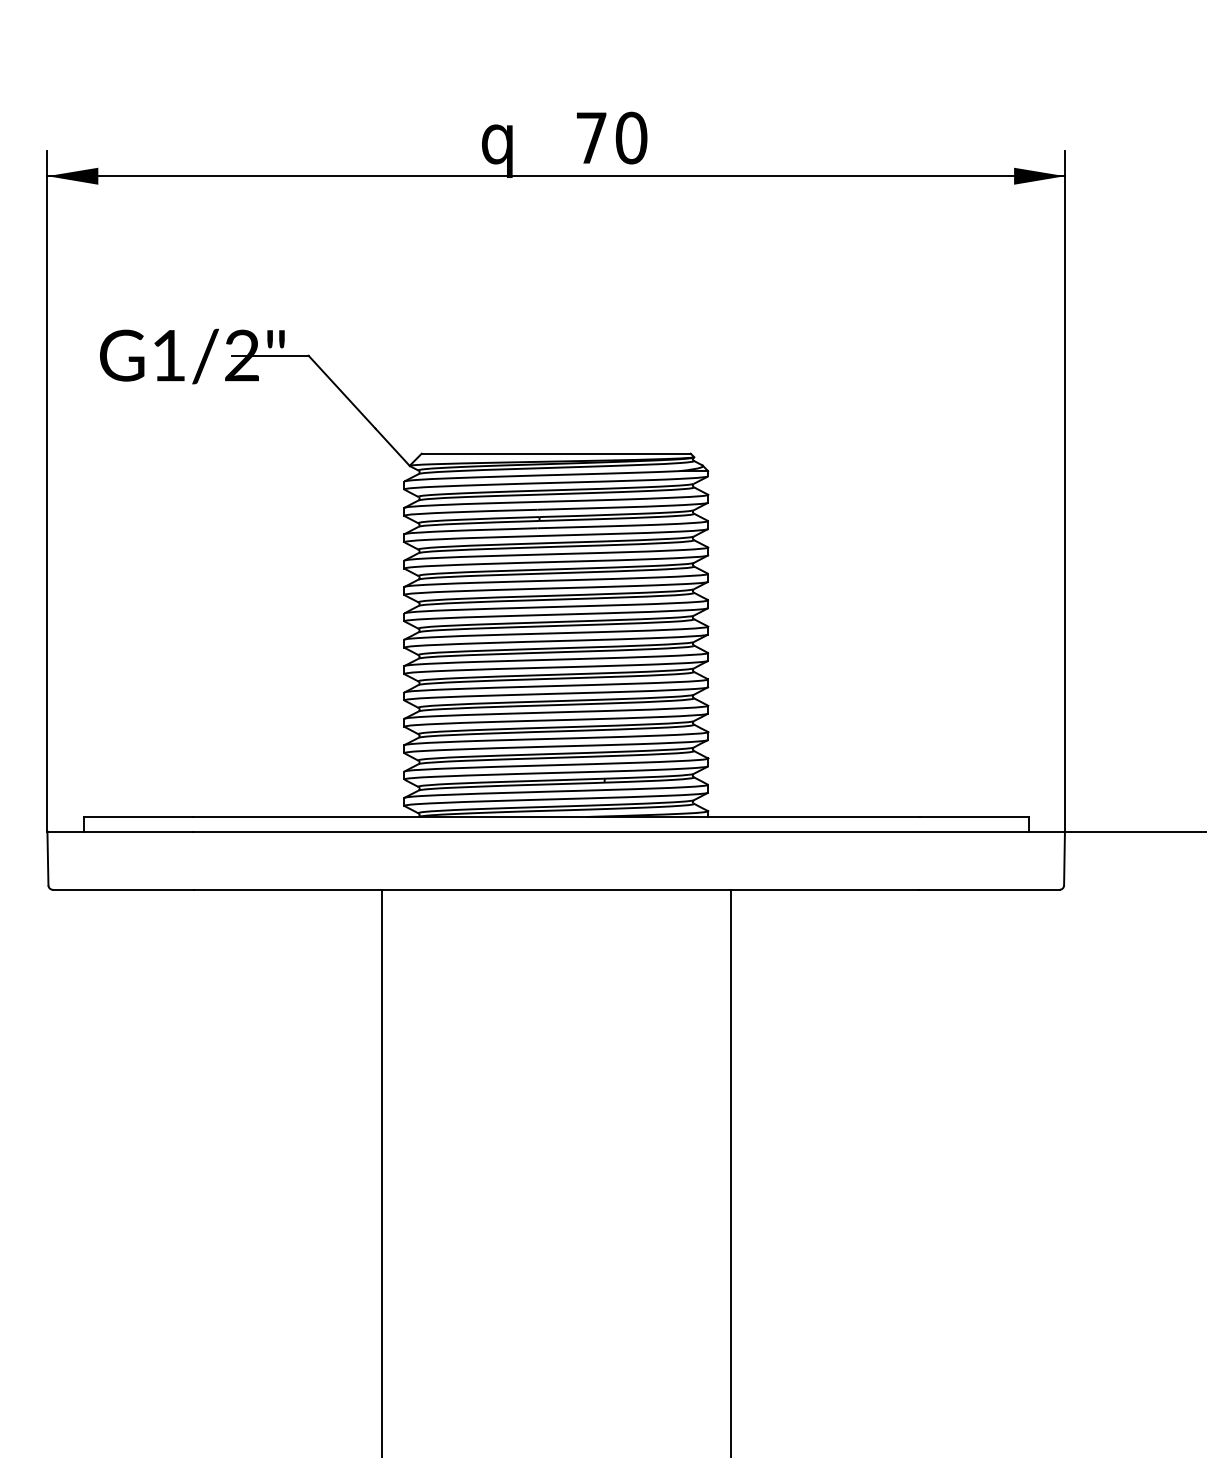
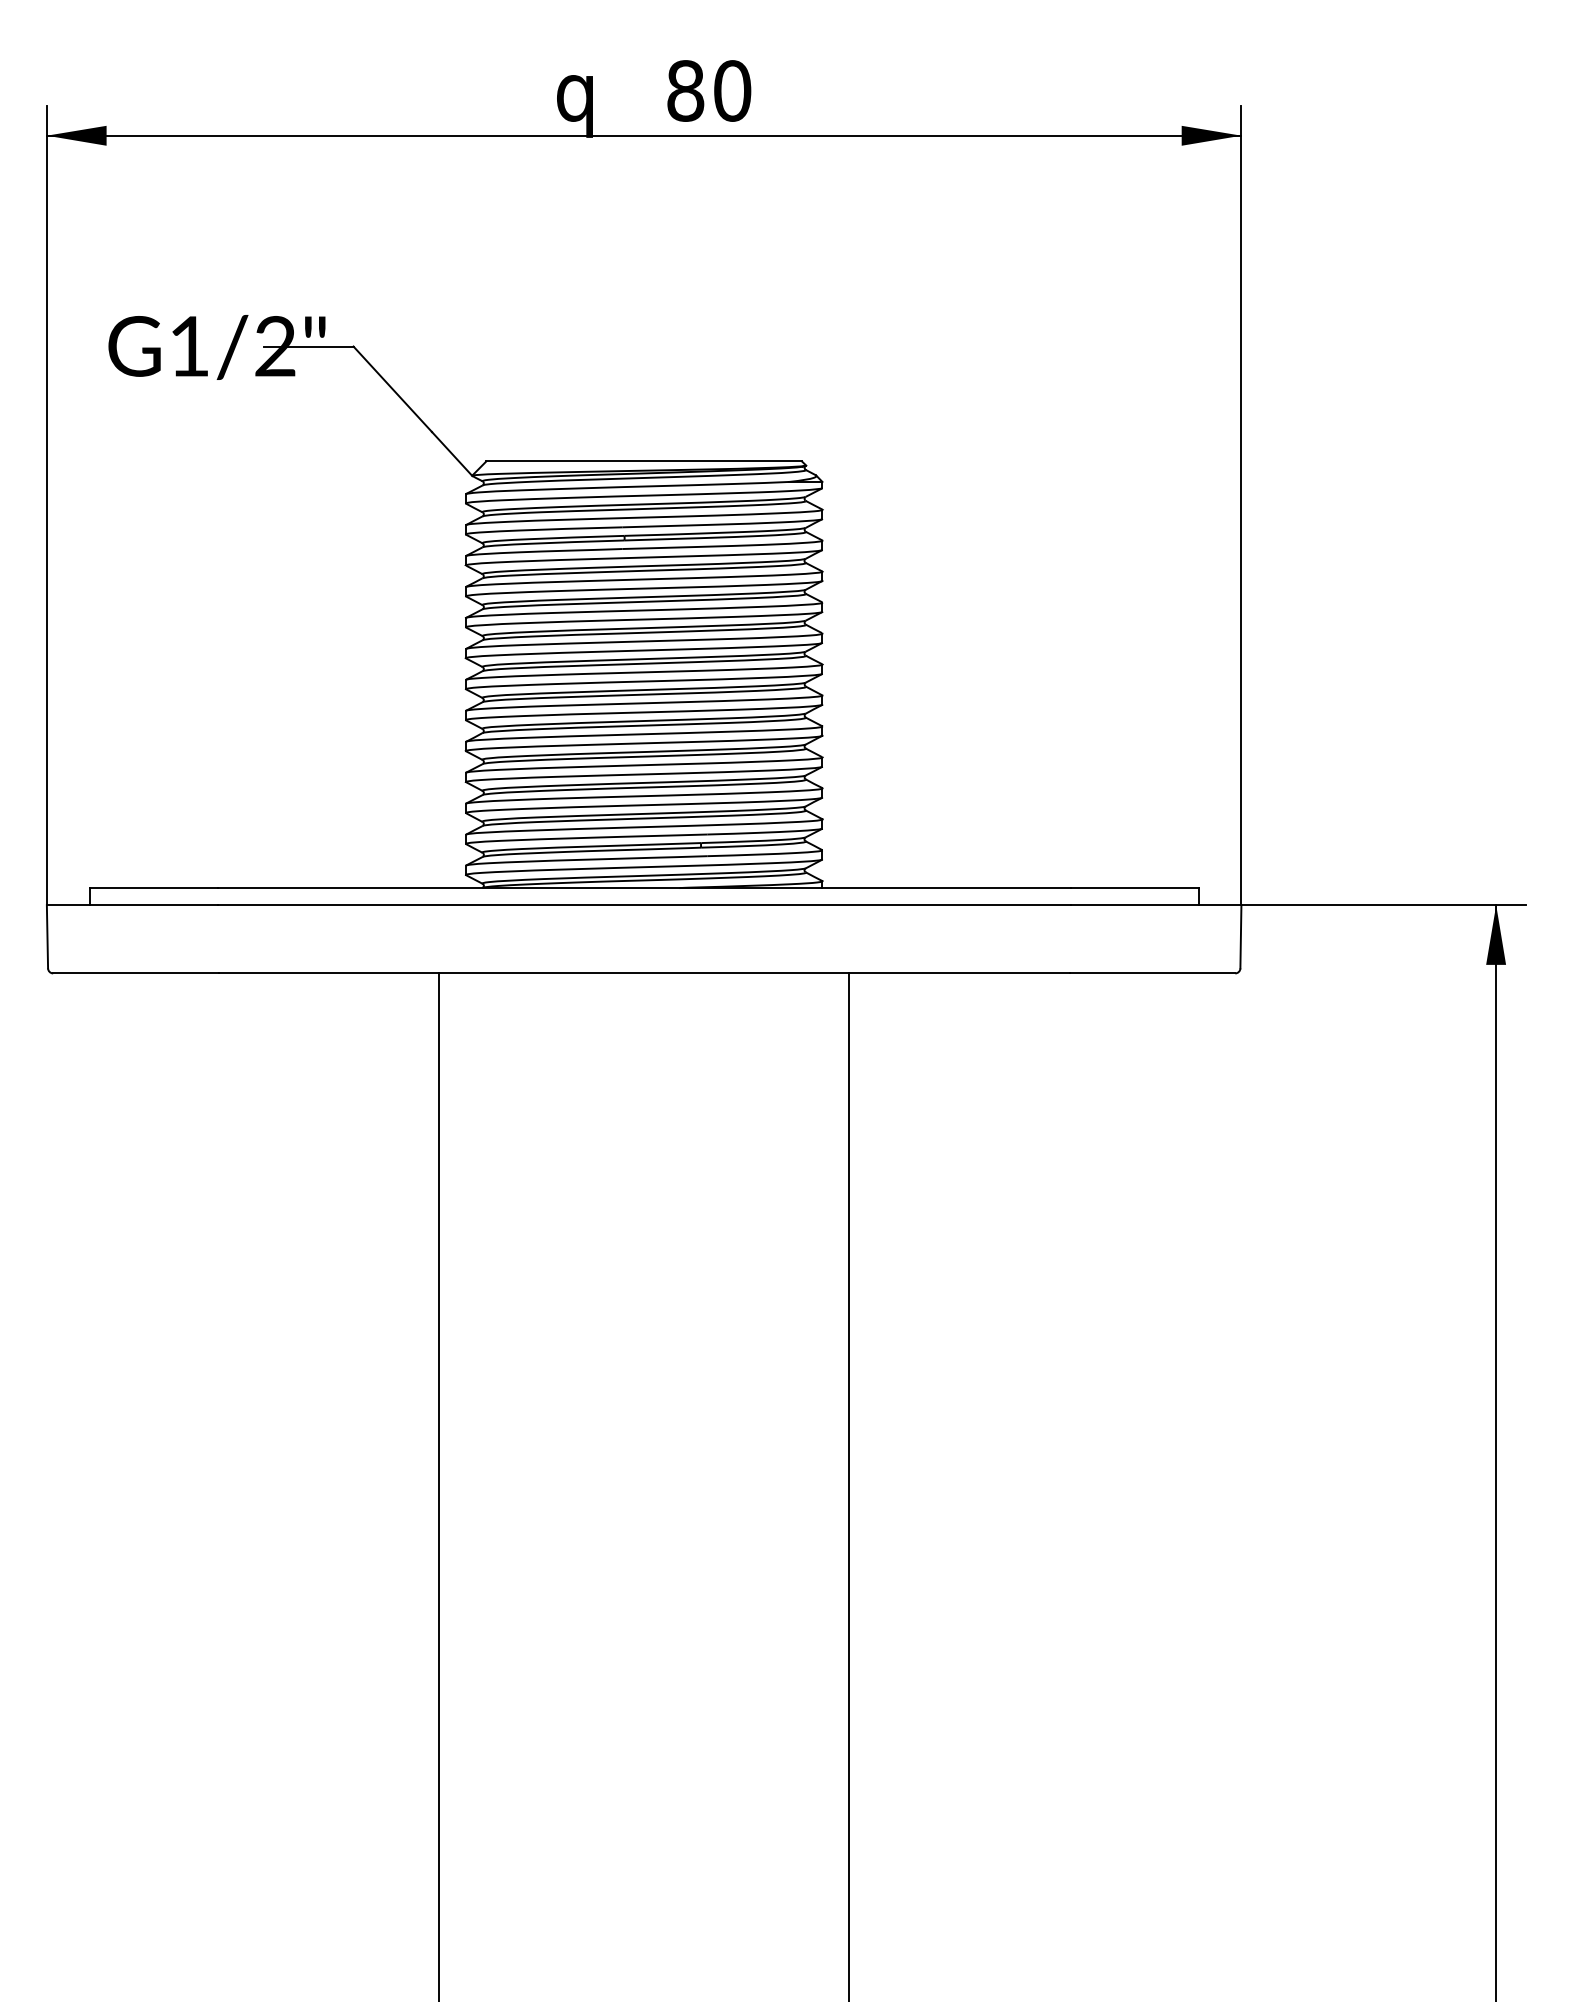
text: (591, 137) -> (685, 90), 70 -> 80

